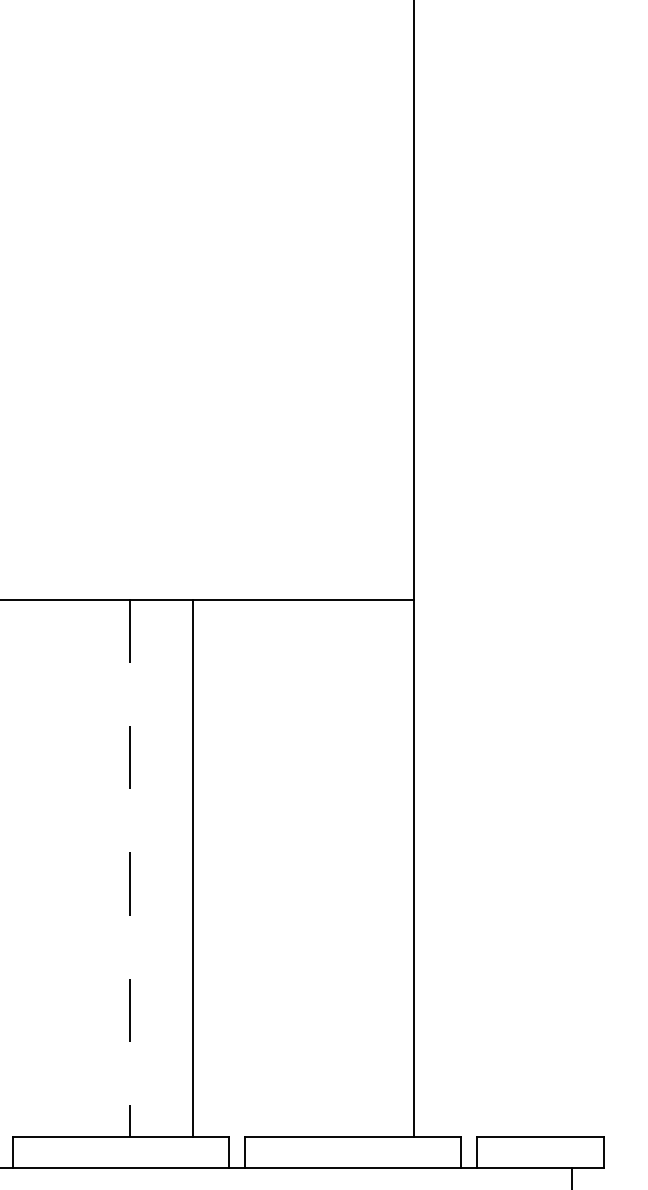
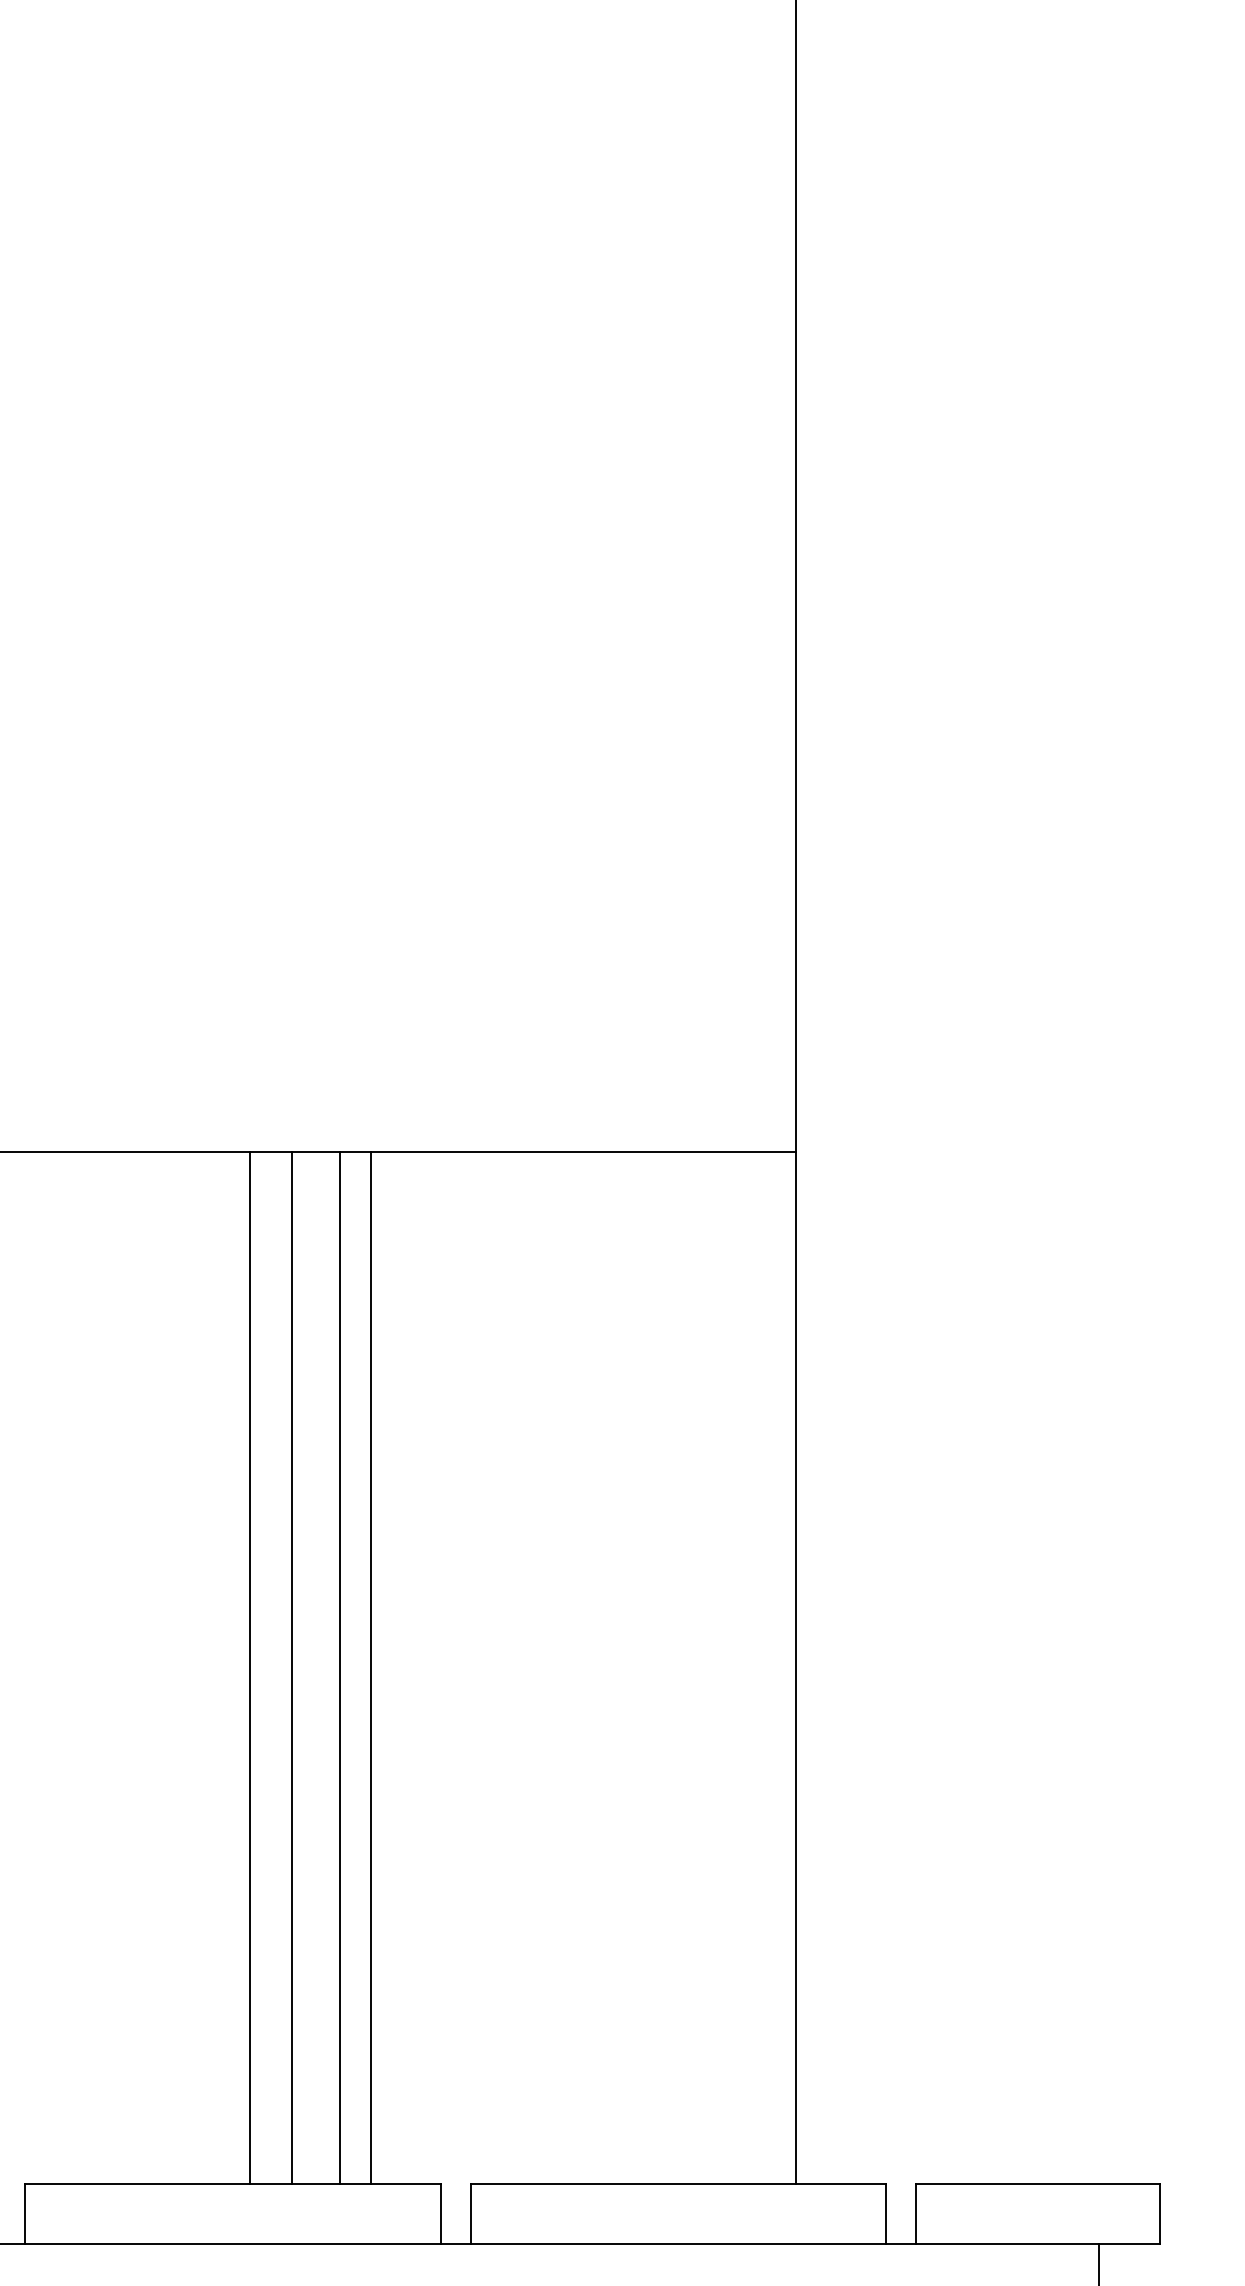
line: (151, 867) -> (291, 1666), added
line: (176, 867) -> (339, 1666), added
line: (129, 868) -> (248, 1668), dashed -> solid

